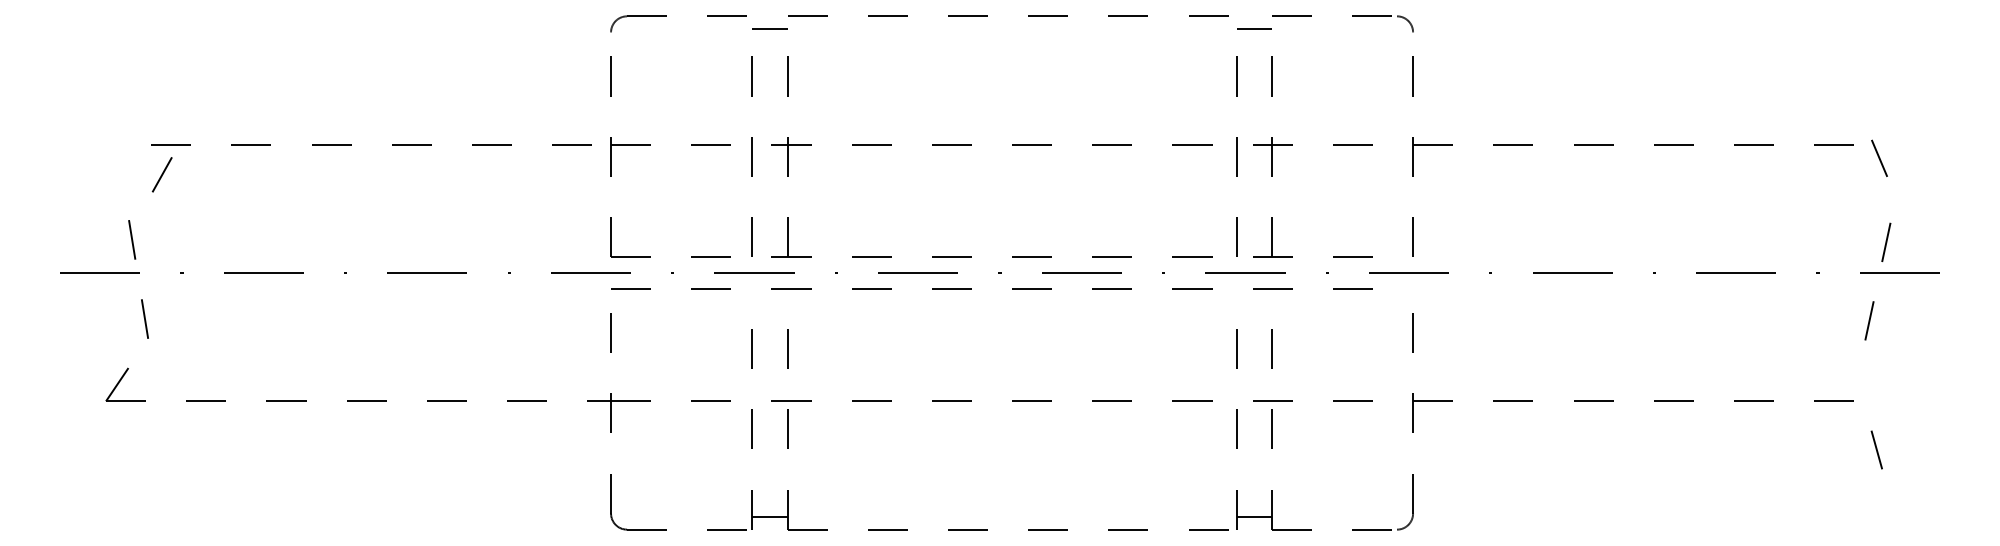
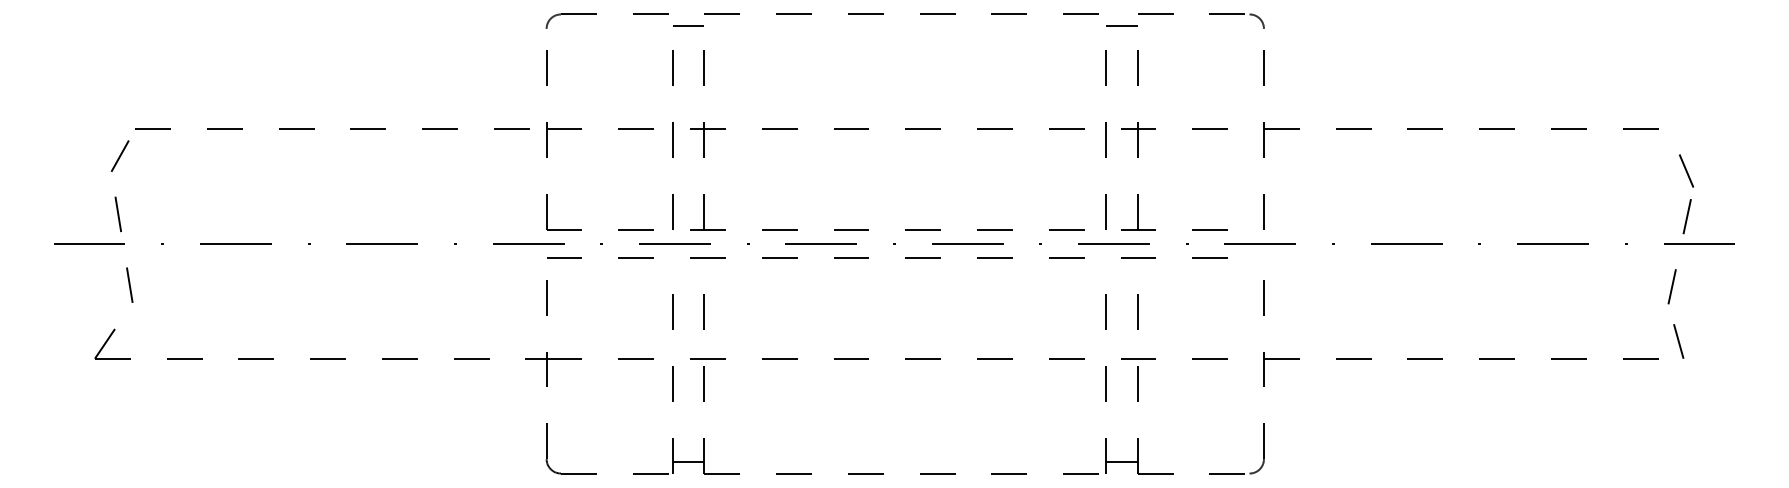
line: (1879, 157) -> (1686, 170), moved
line: (161, 174) -> (119, 155), moved
line: (1876, 449) -> (1678, 341), moved

